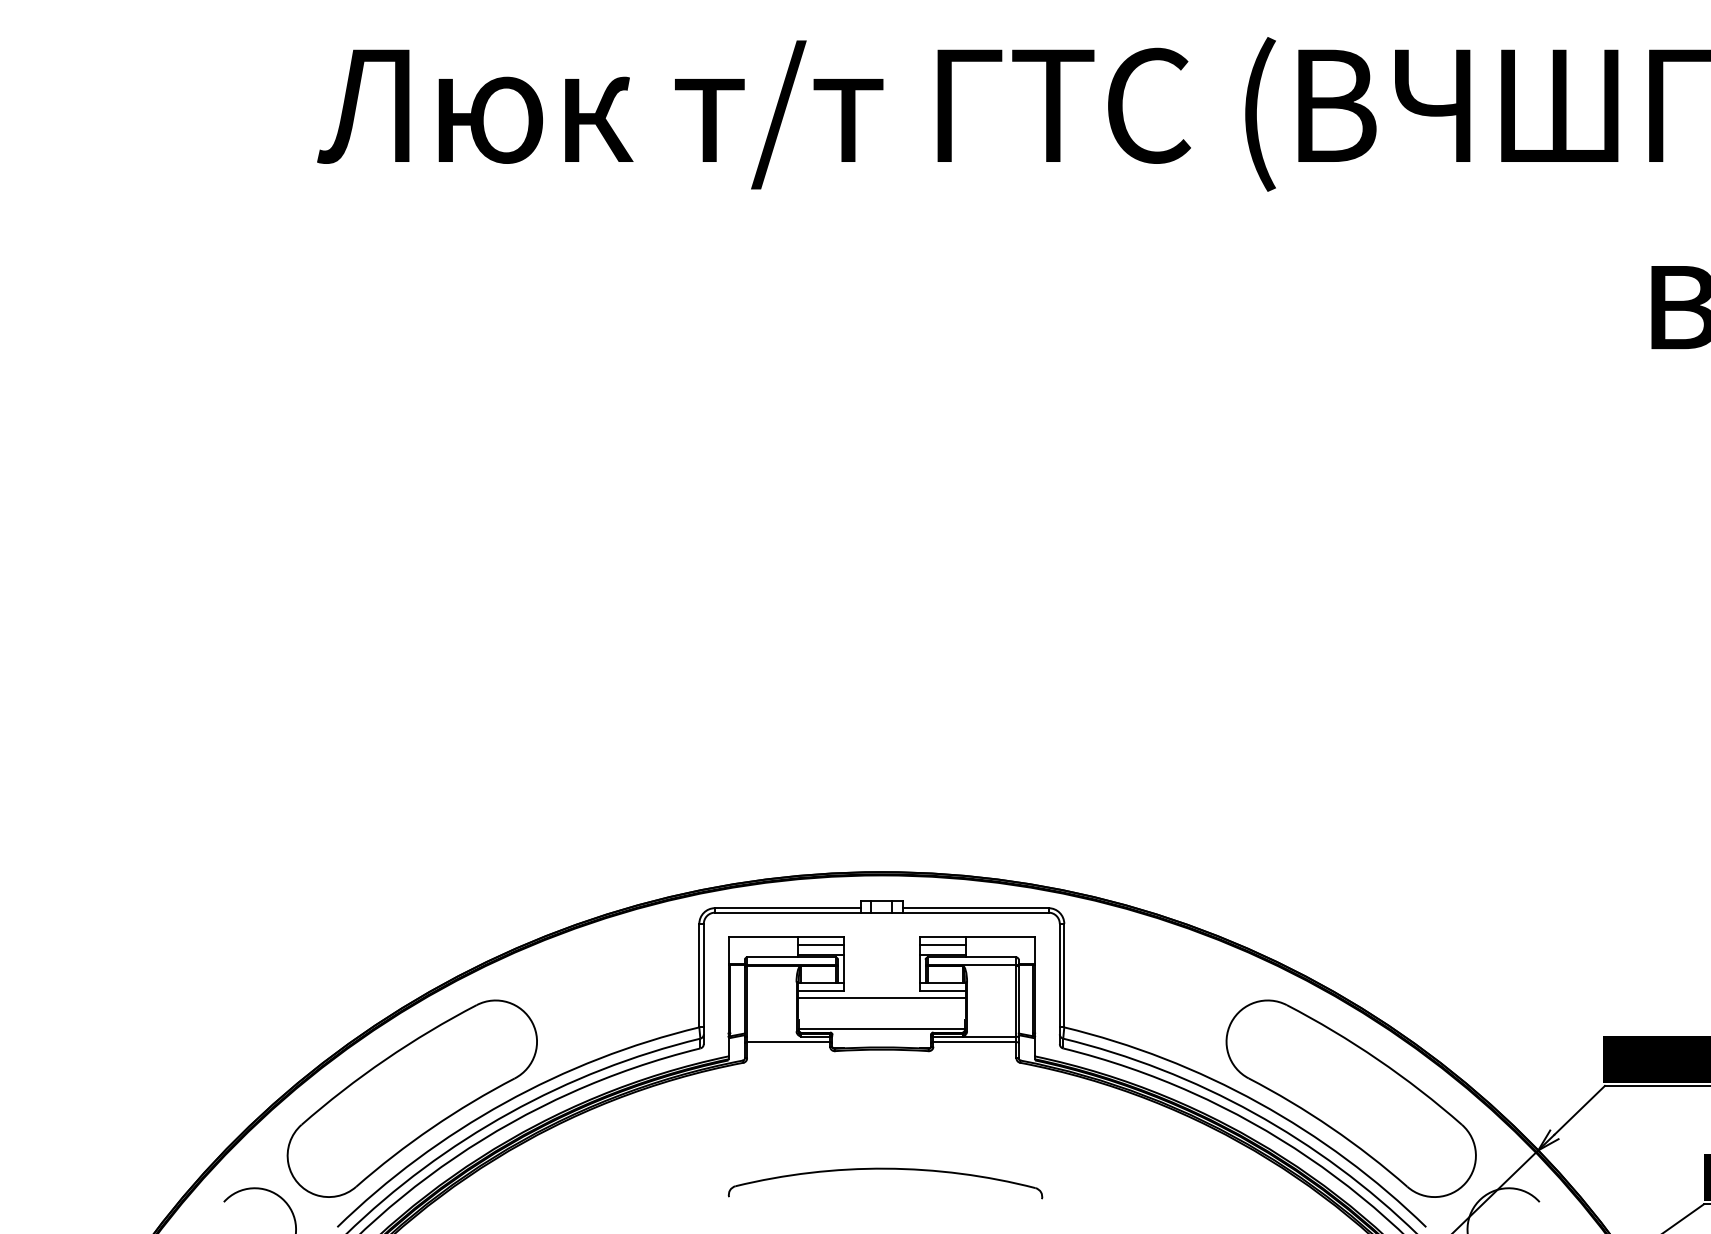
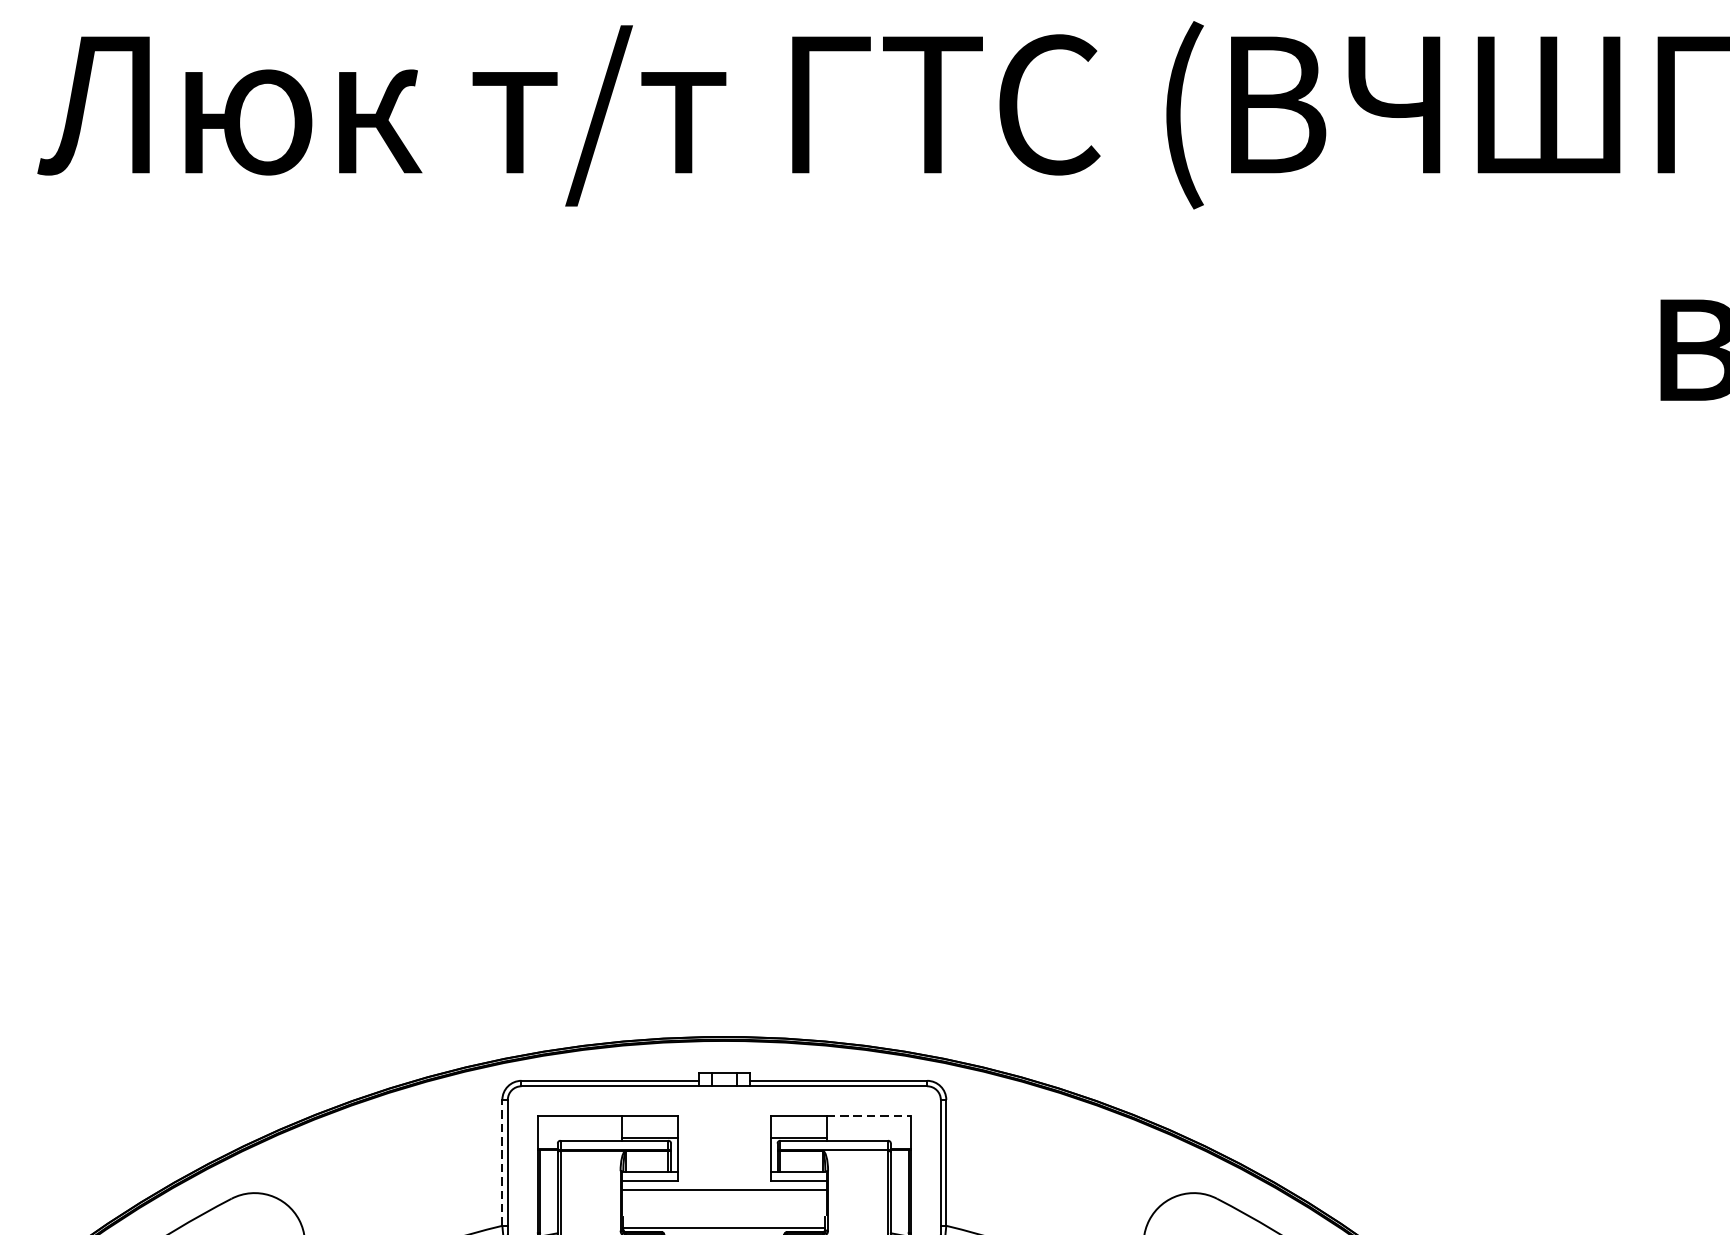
line: (1000, 937) -> (868, 1116), solid -> dashed
line: (820, 945) -> (649, 1126), removed
line: (942, 945) -> (798, 1126), removed
line: (699, 975) -> (502, 1162), solid -> dashed

